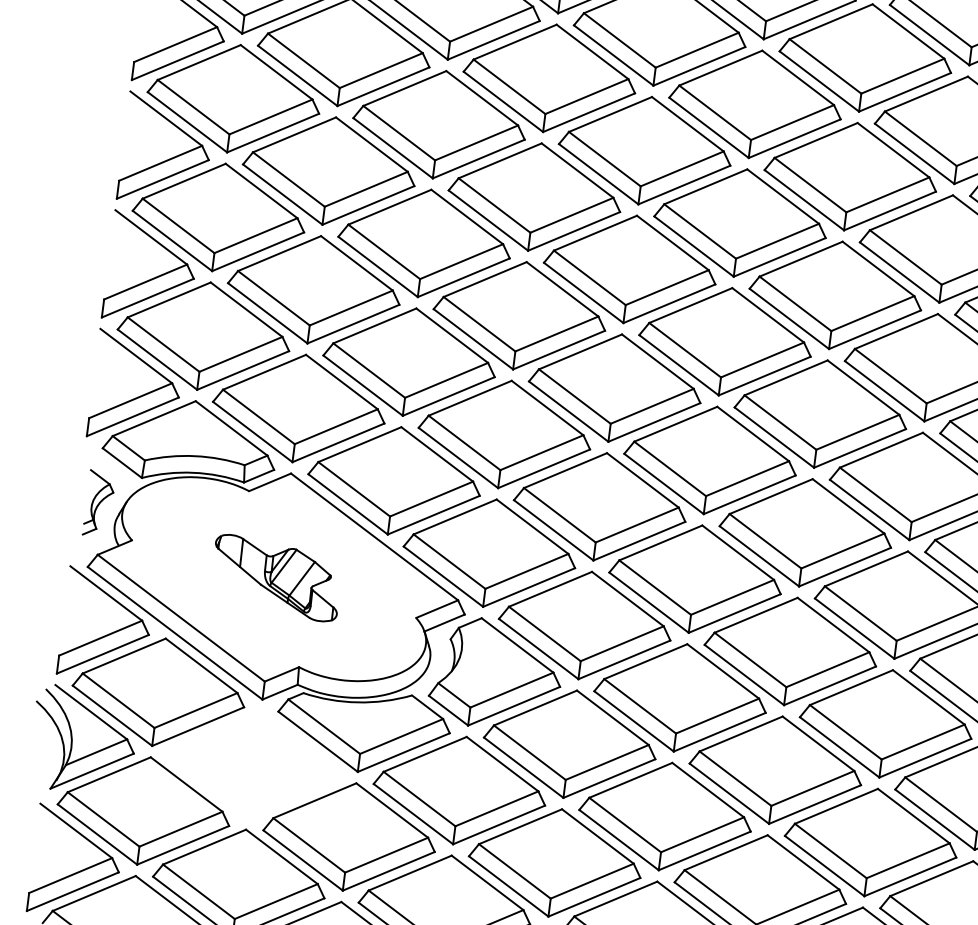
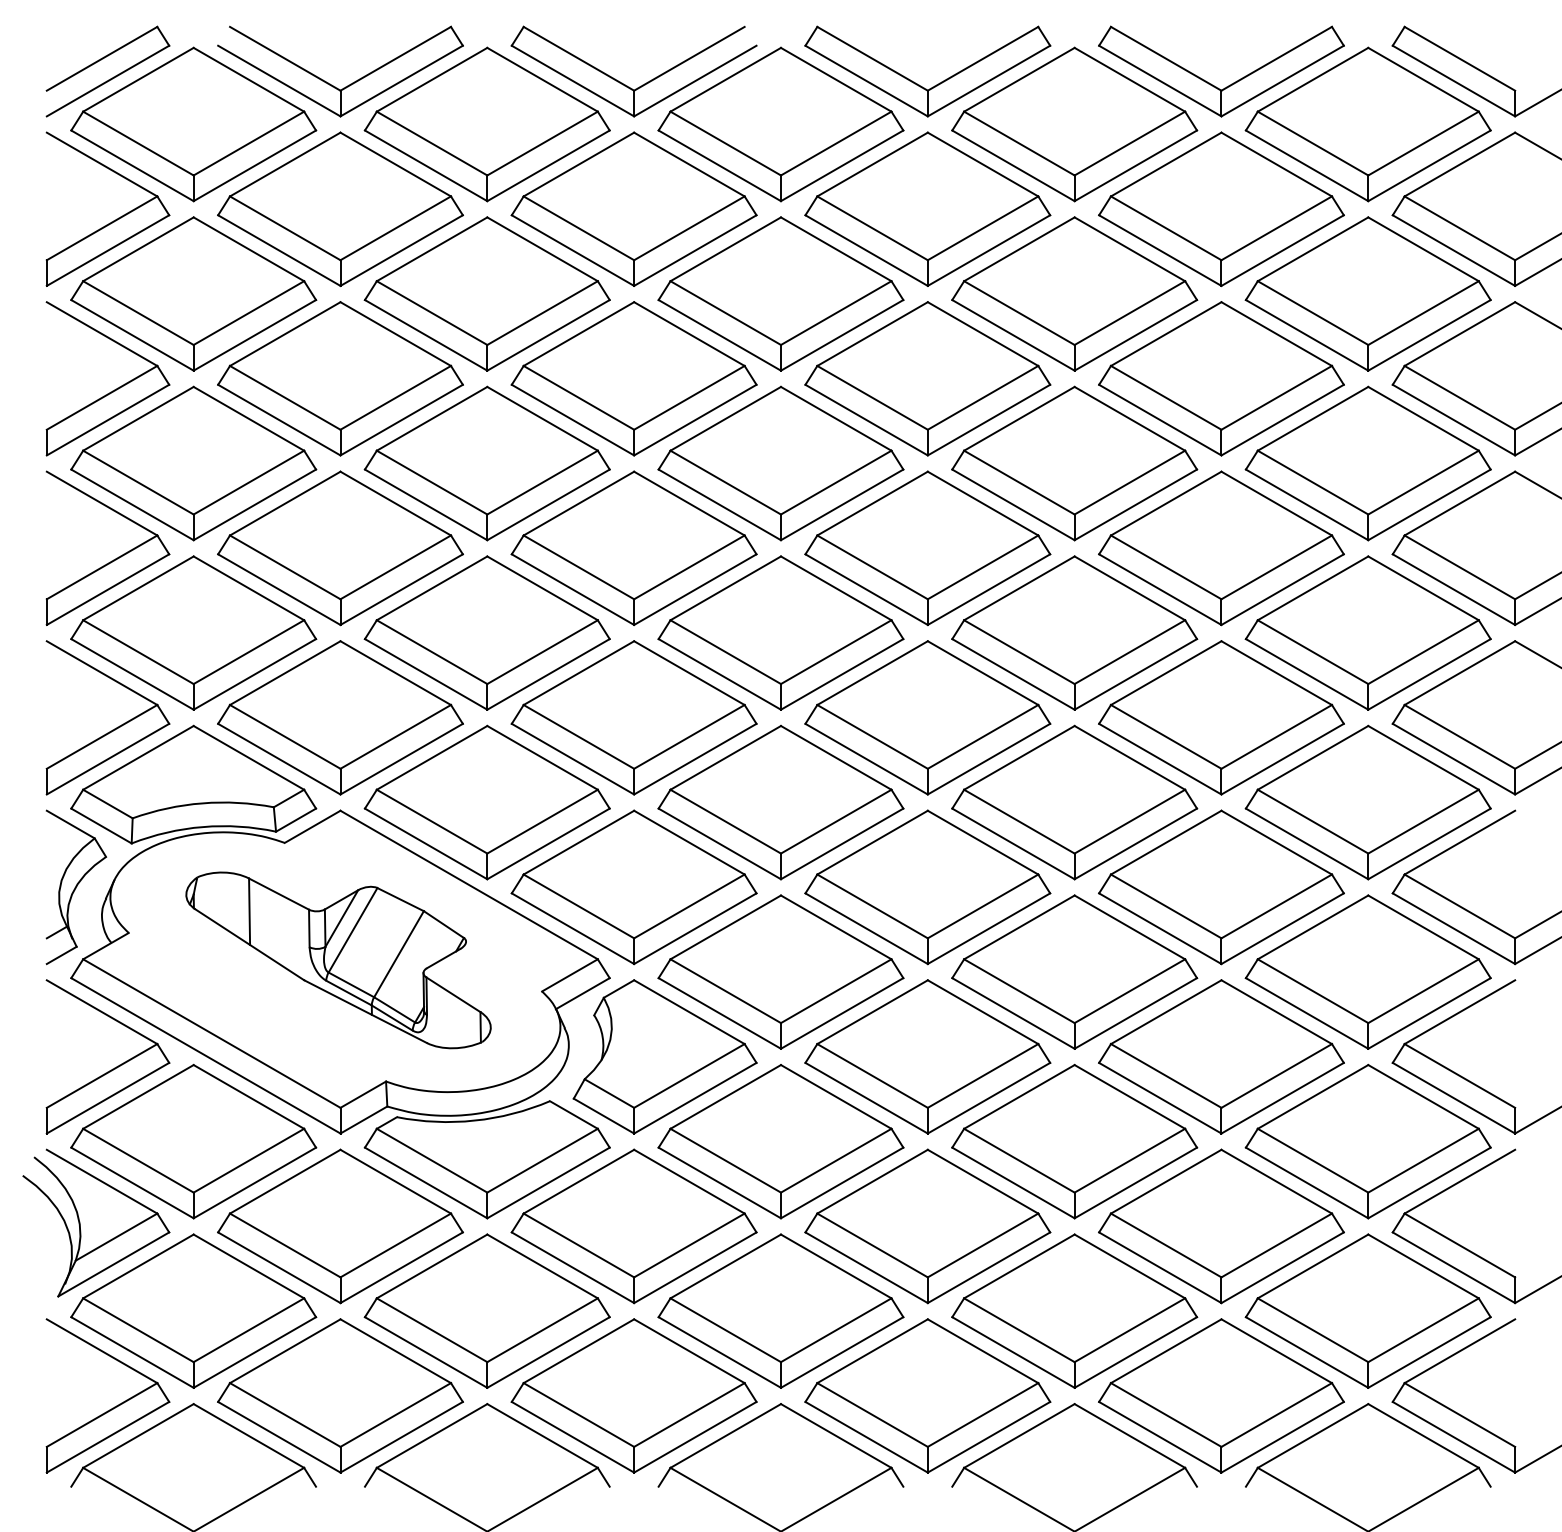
part: (99, 503) -> (76, 887), size x1.67
part: (276, 578) -> (338, 960), size x1.67
part: (254, 764) -> (340, 1226), added

